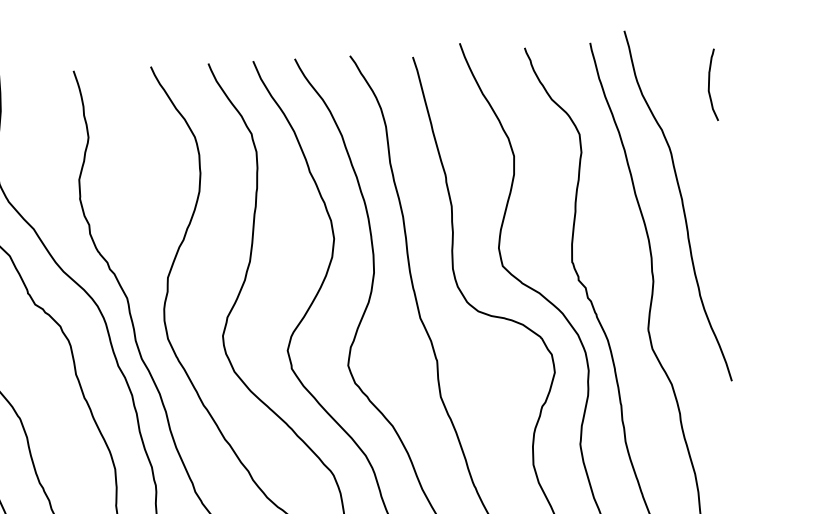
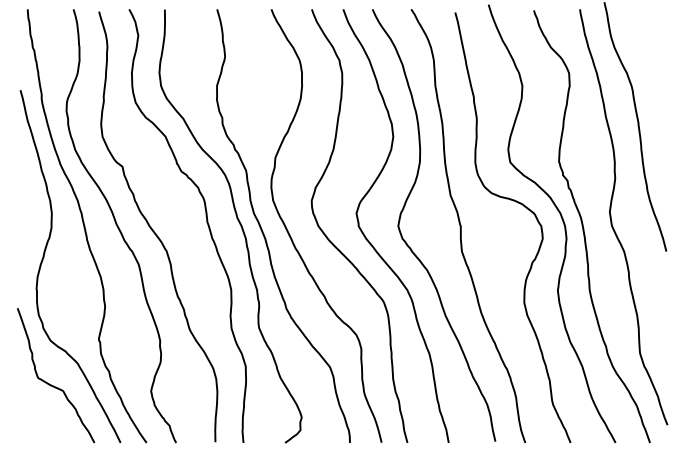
curve: (710, 85) -> (662, 43), removed

